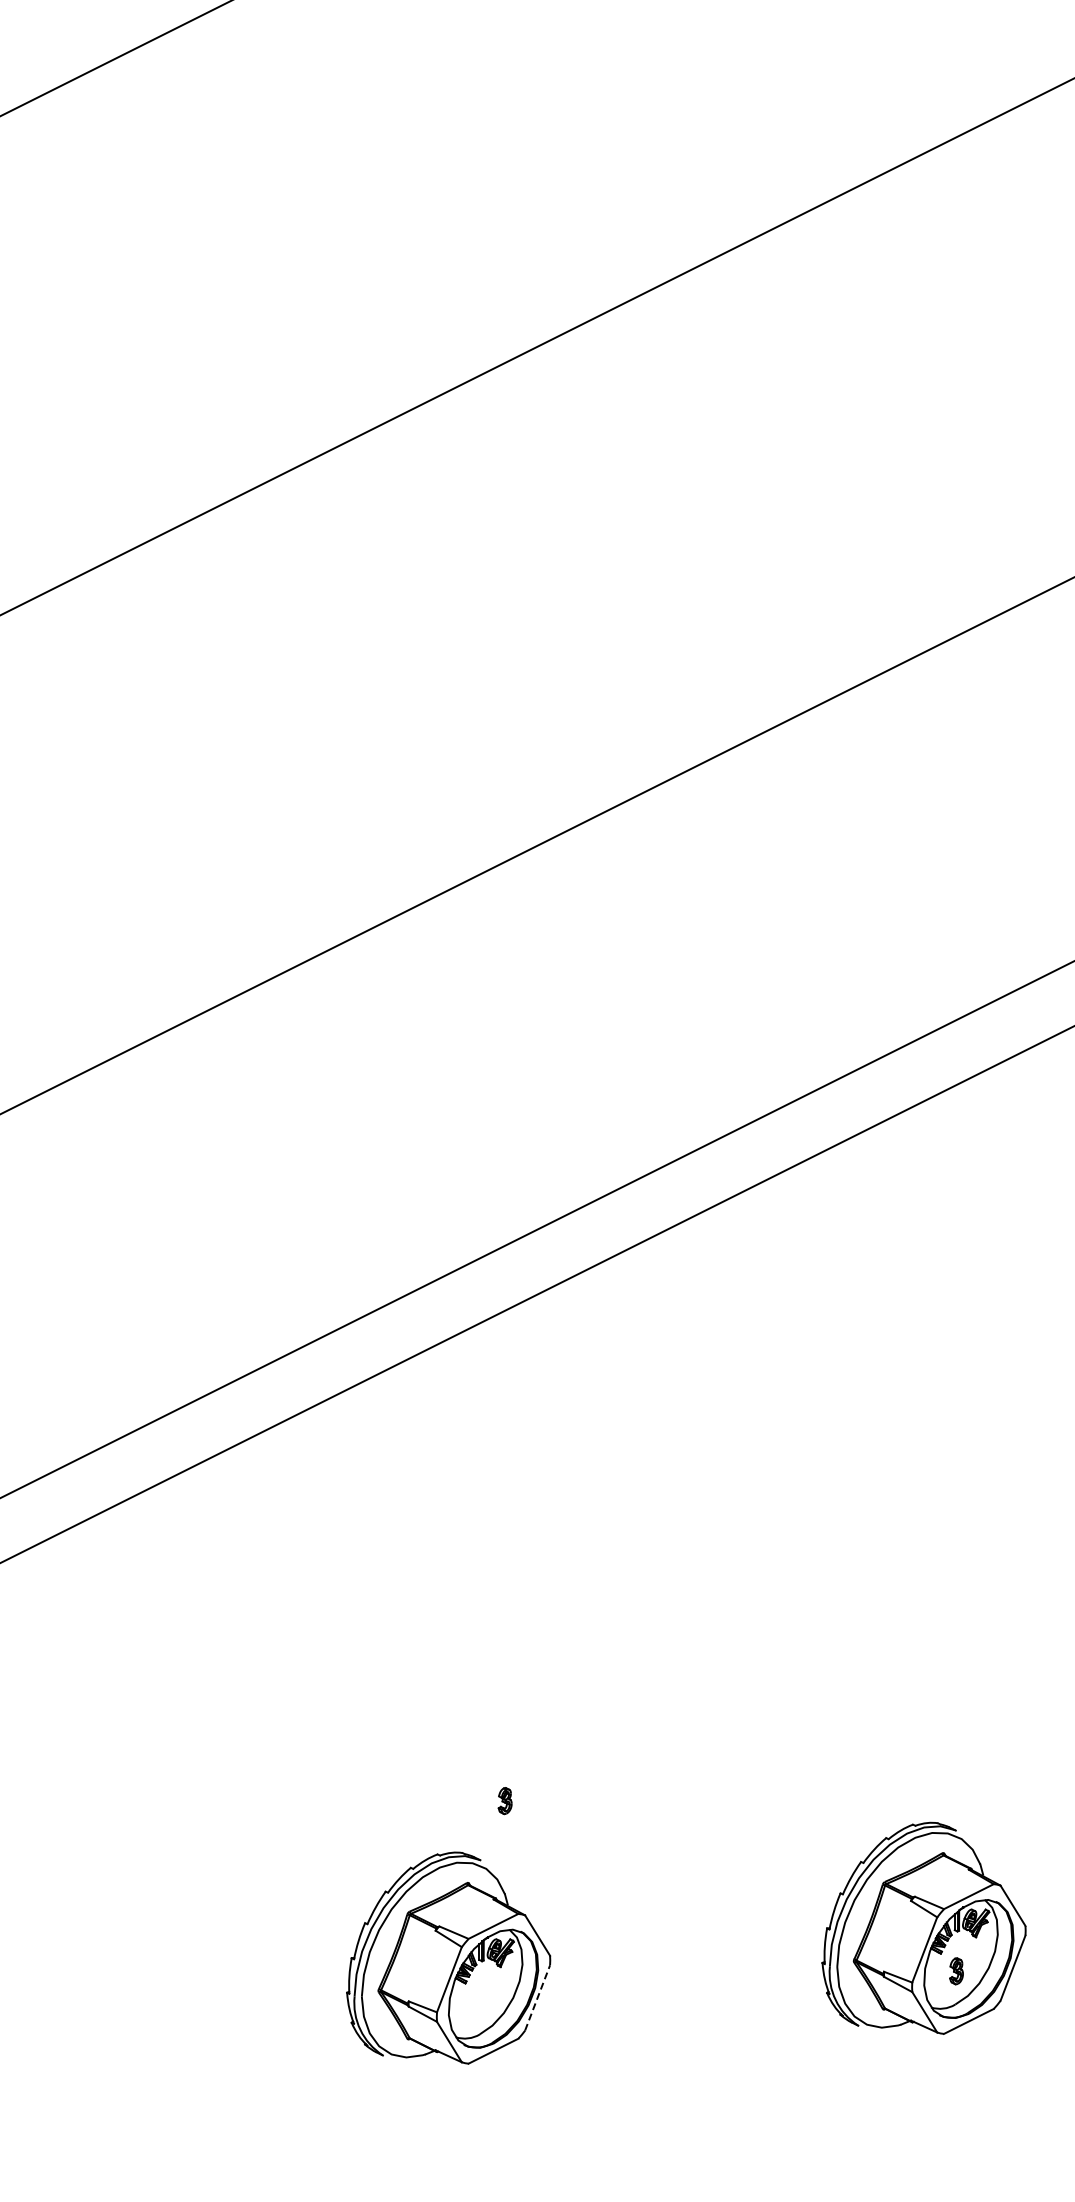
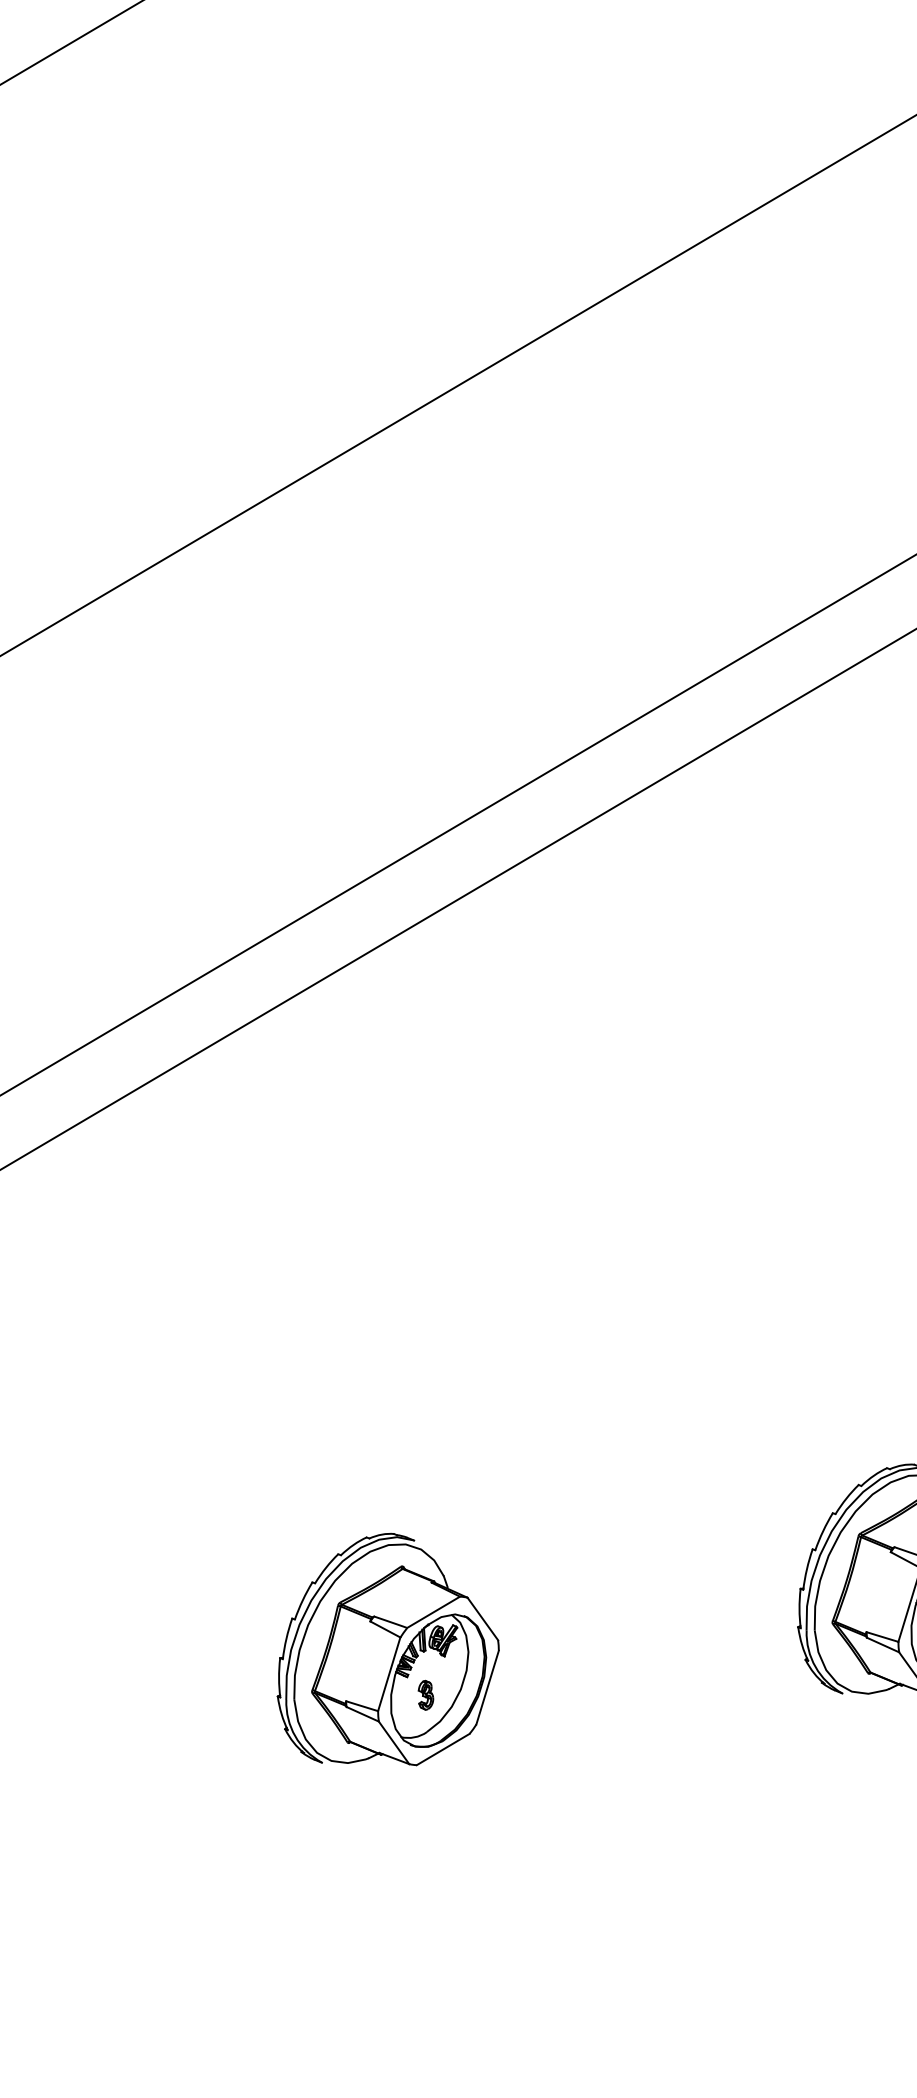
part: (504, 1801) -> (425, 1695), moved
line: (537, 1997) -> (487, 1687), dashed -> solid

